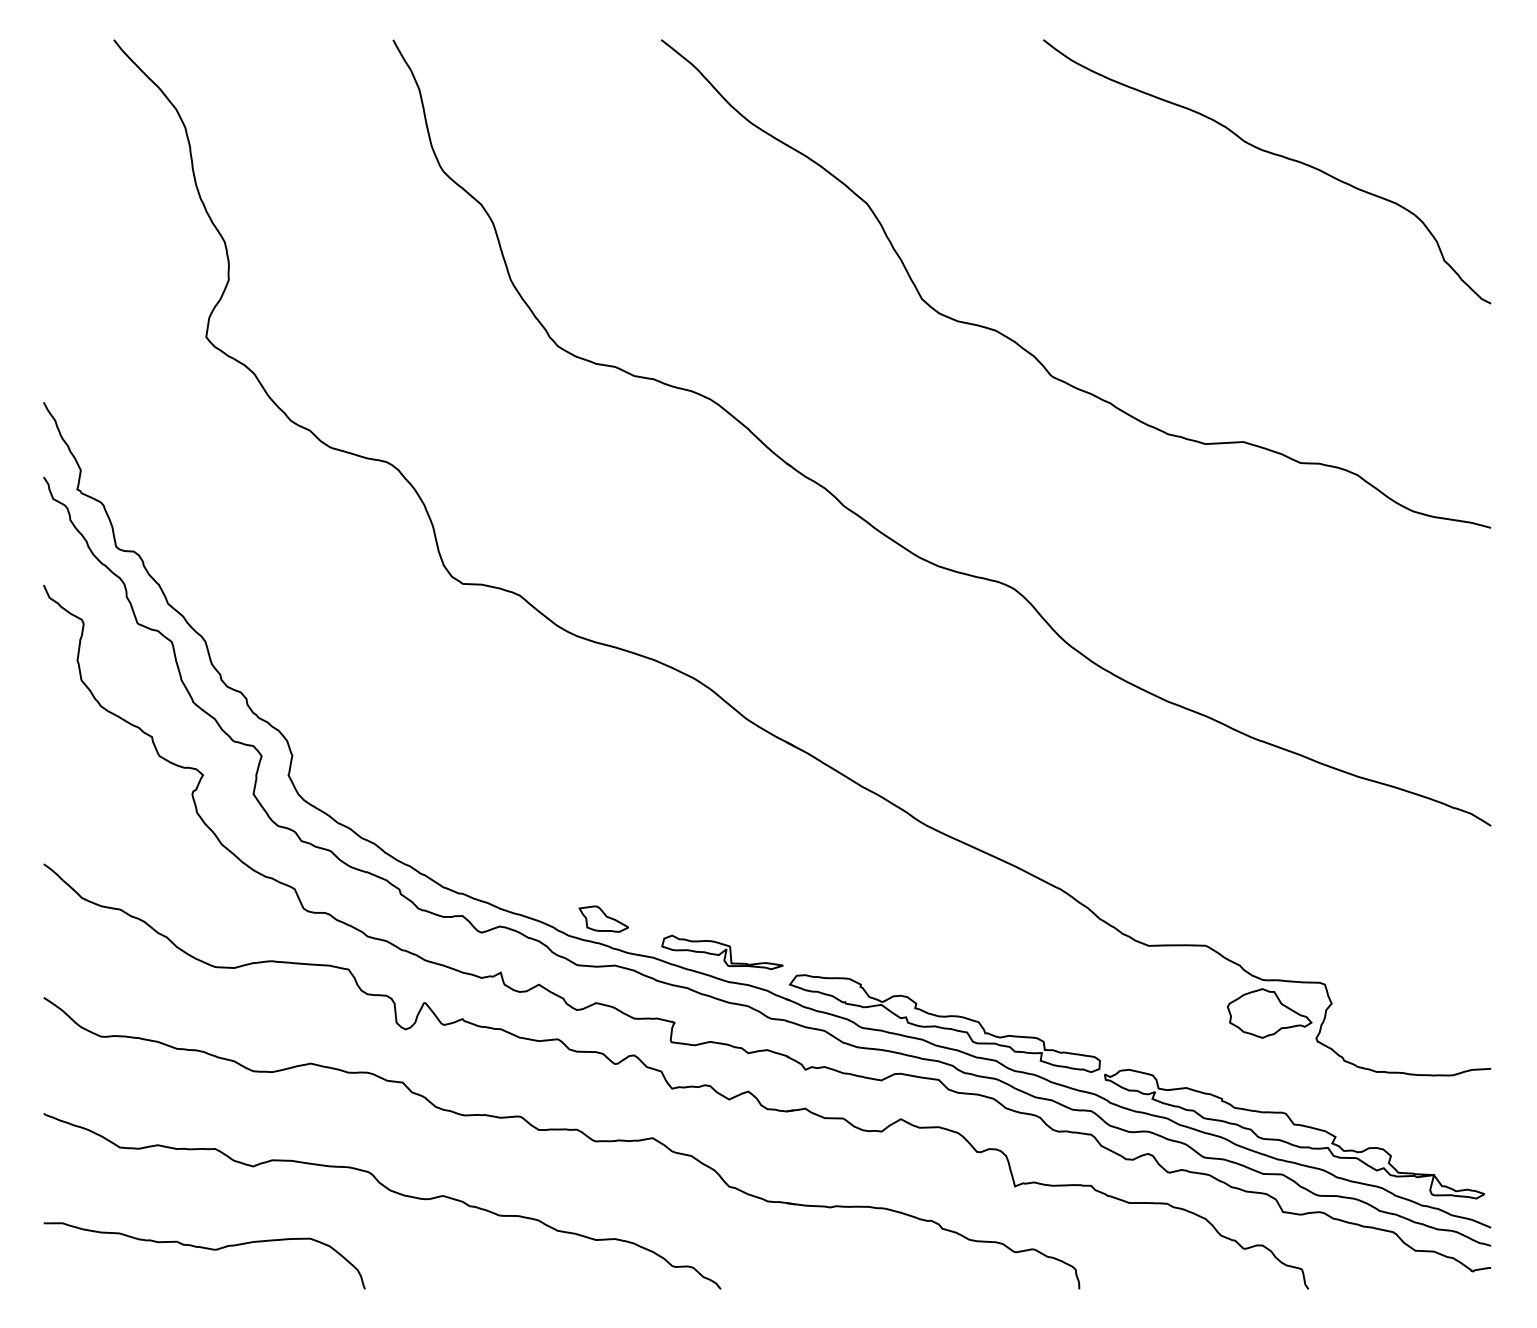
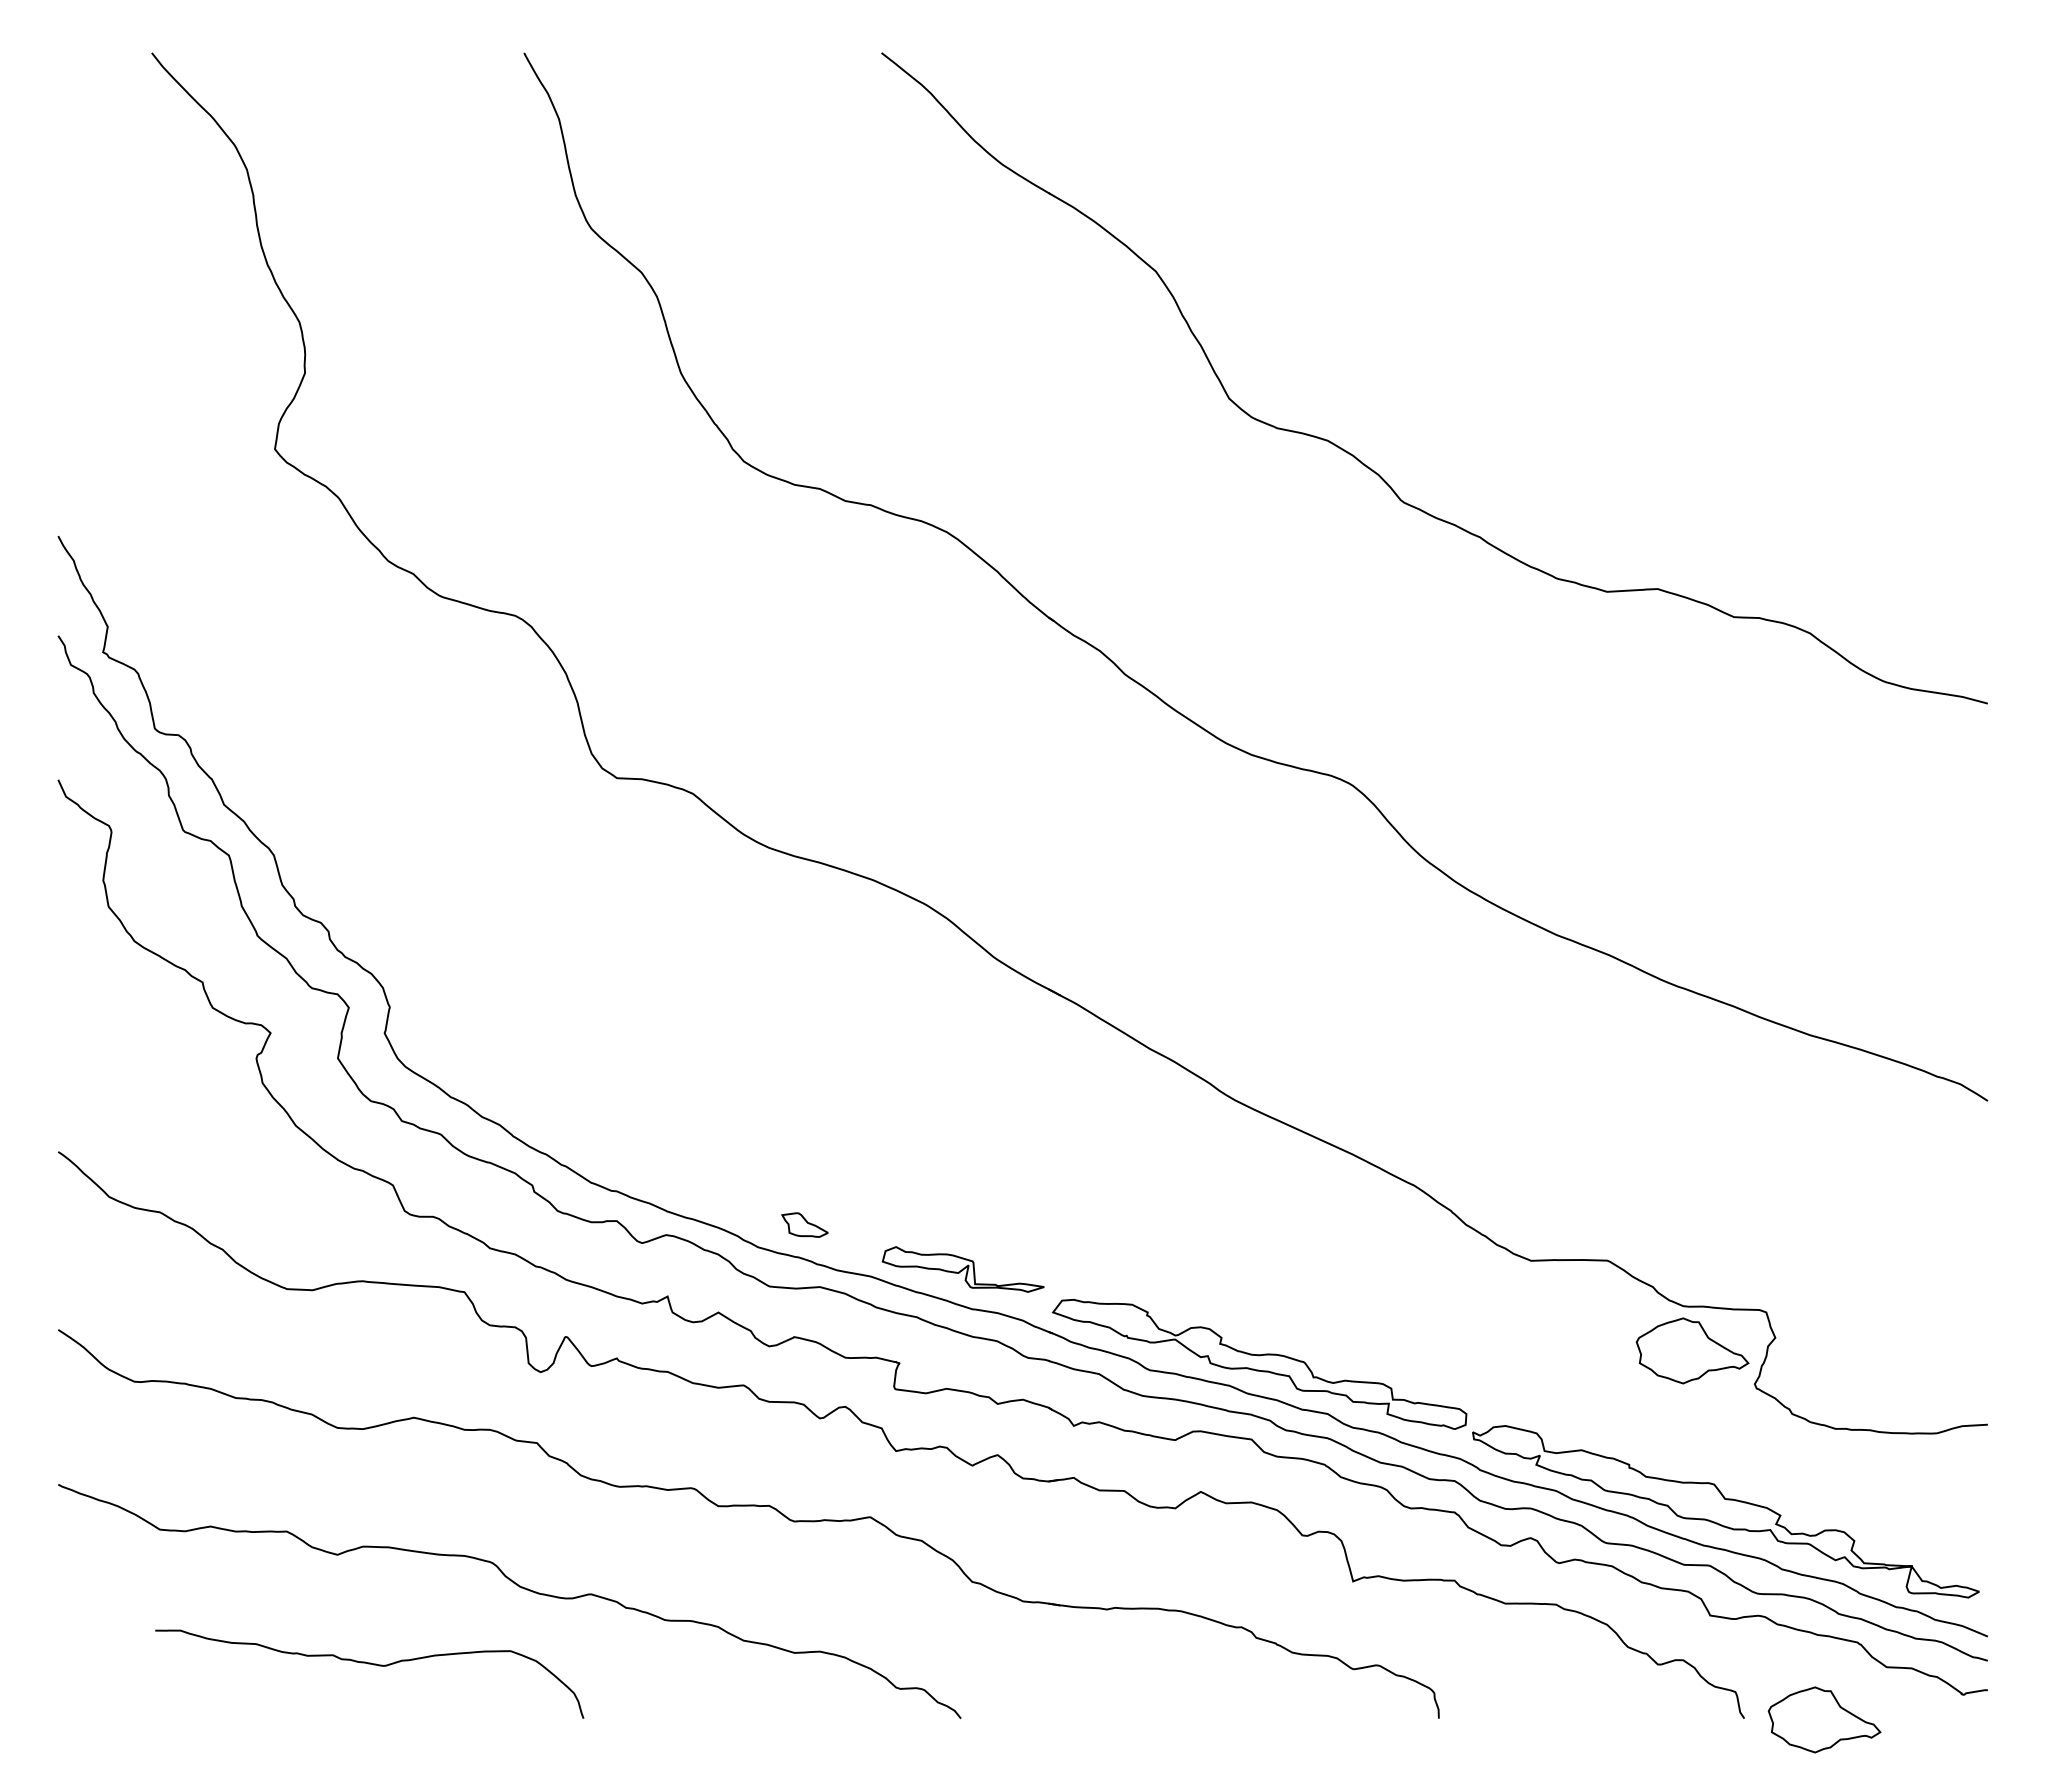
curve: (1271, 154) -> (1695, 205), removed
part: (603, 918) -> (804, 1224), size x0.7
curve: (207, 1249) -> (373, 1665), moved
part: (1368, 1289) -> (1824, 1719), added

